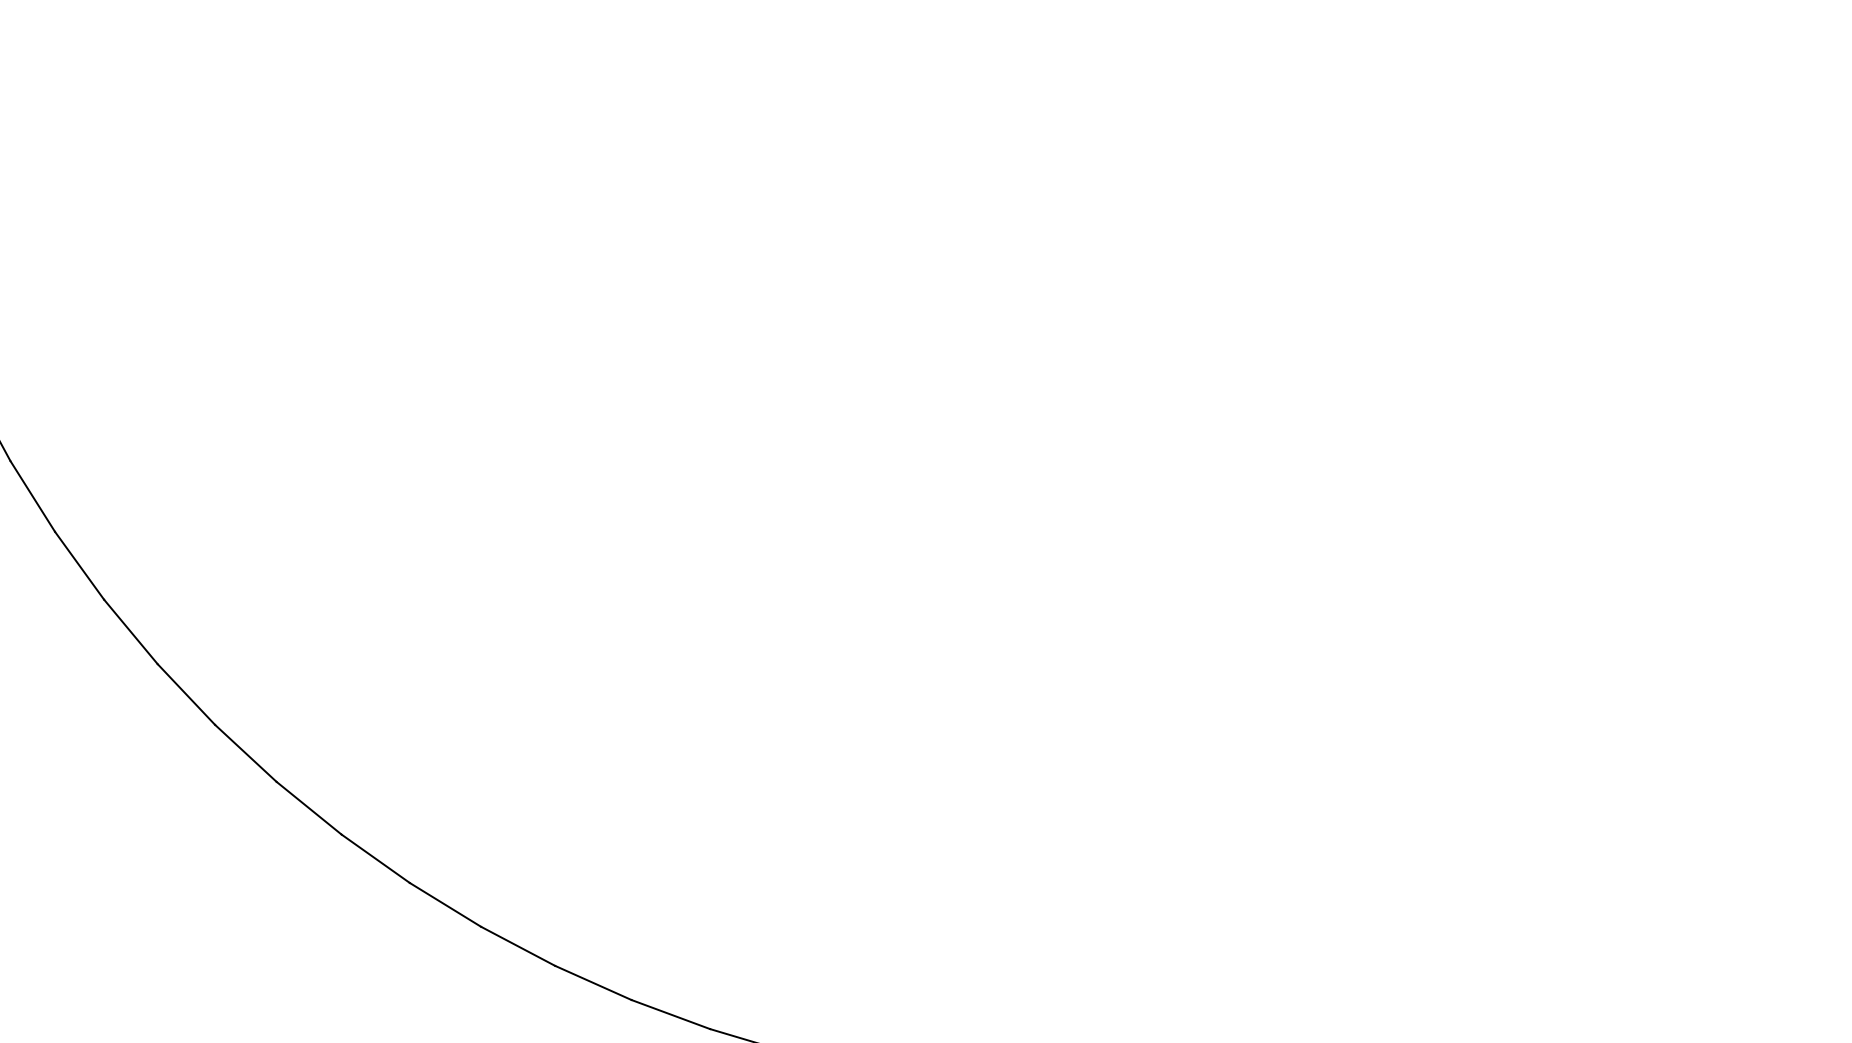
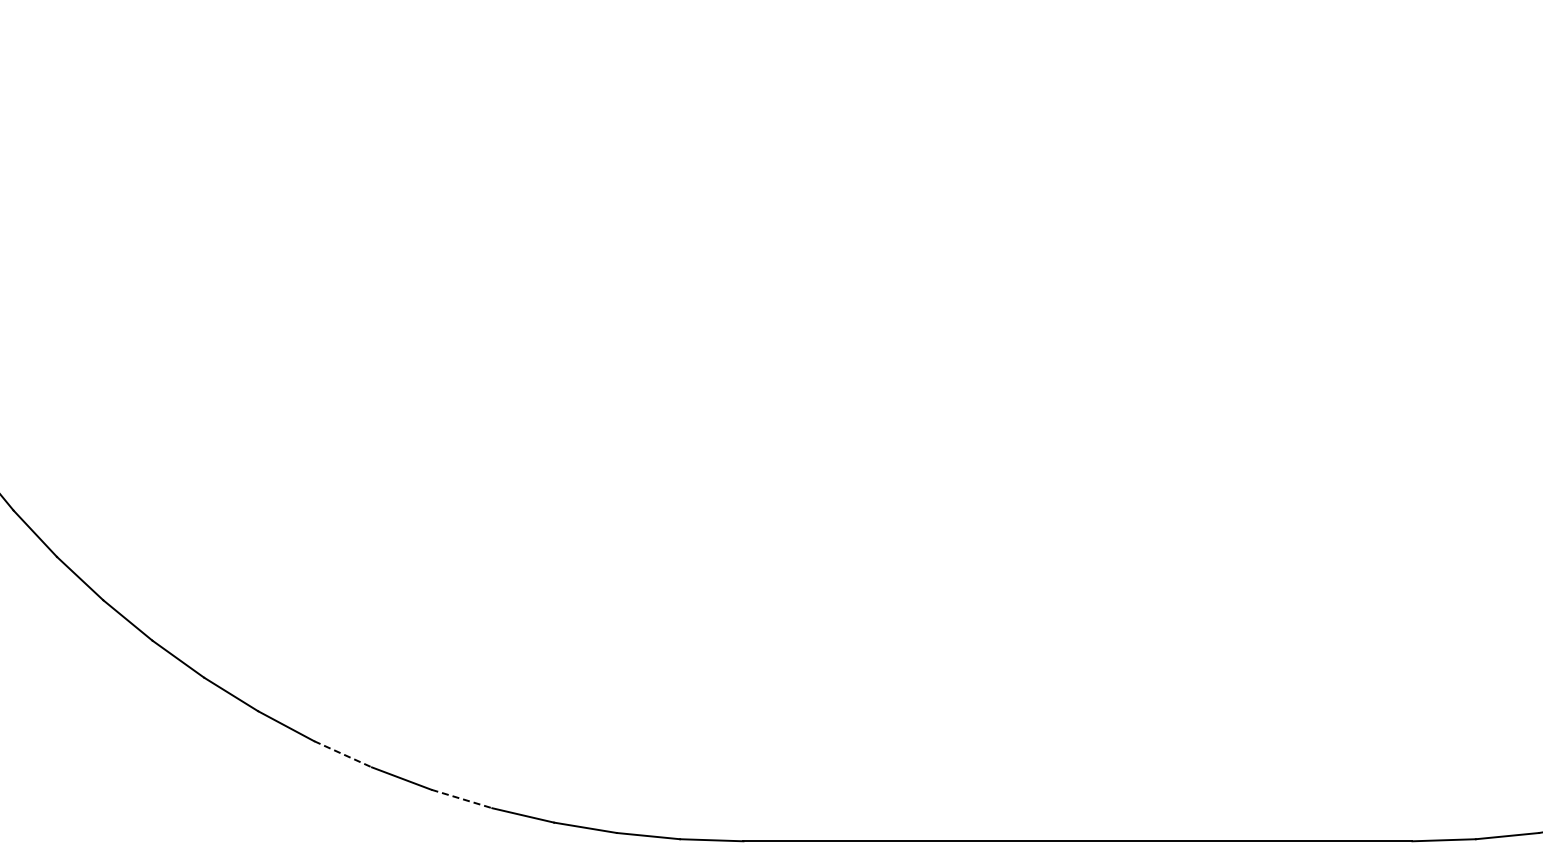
line: (445, 905) -> (343, 754), solid -> dashed
line: (592, 983) -> (461, 799), solid -> dashed

